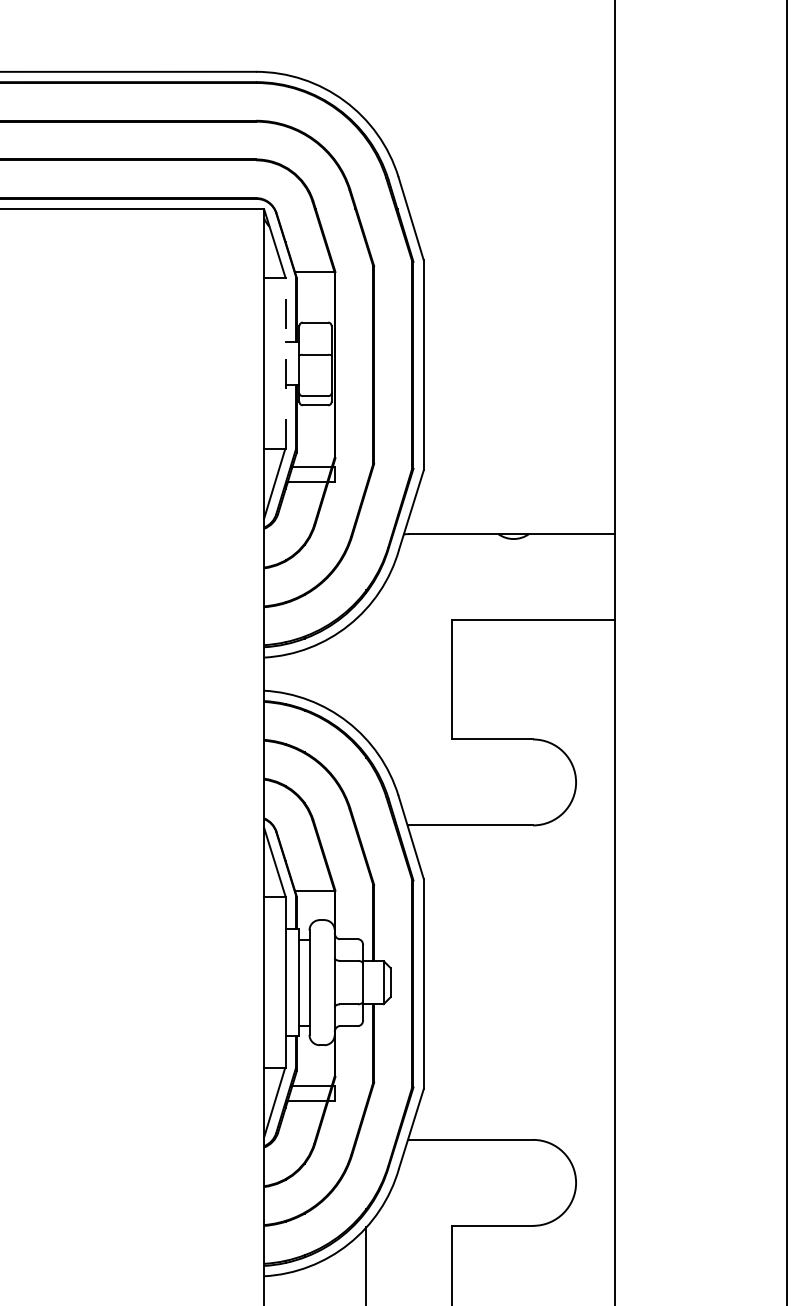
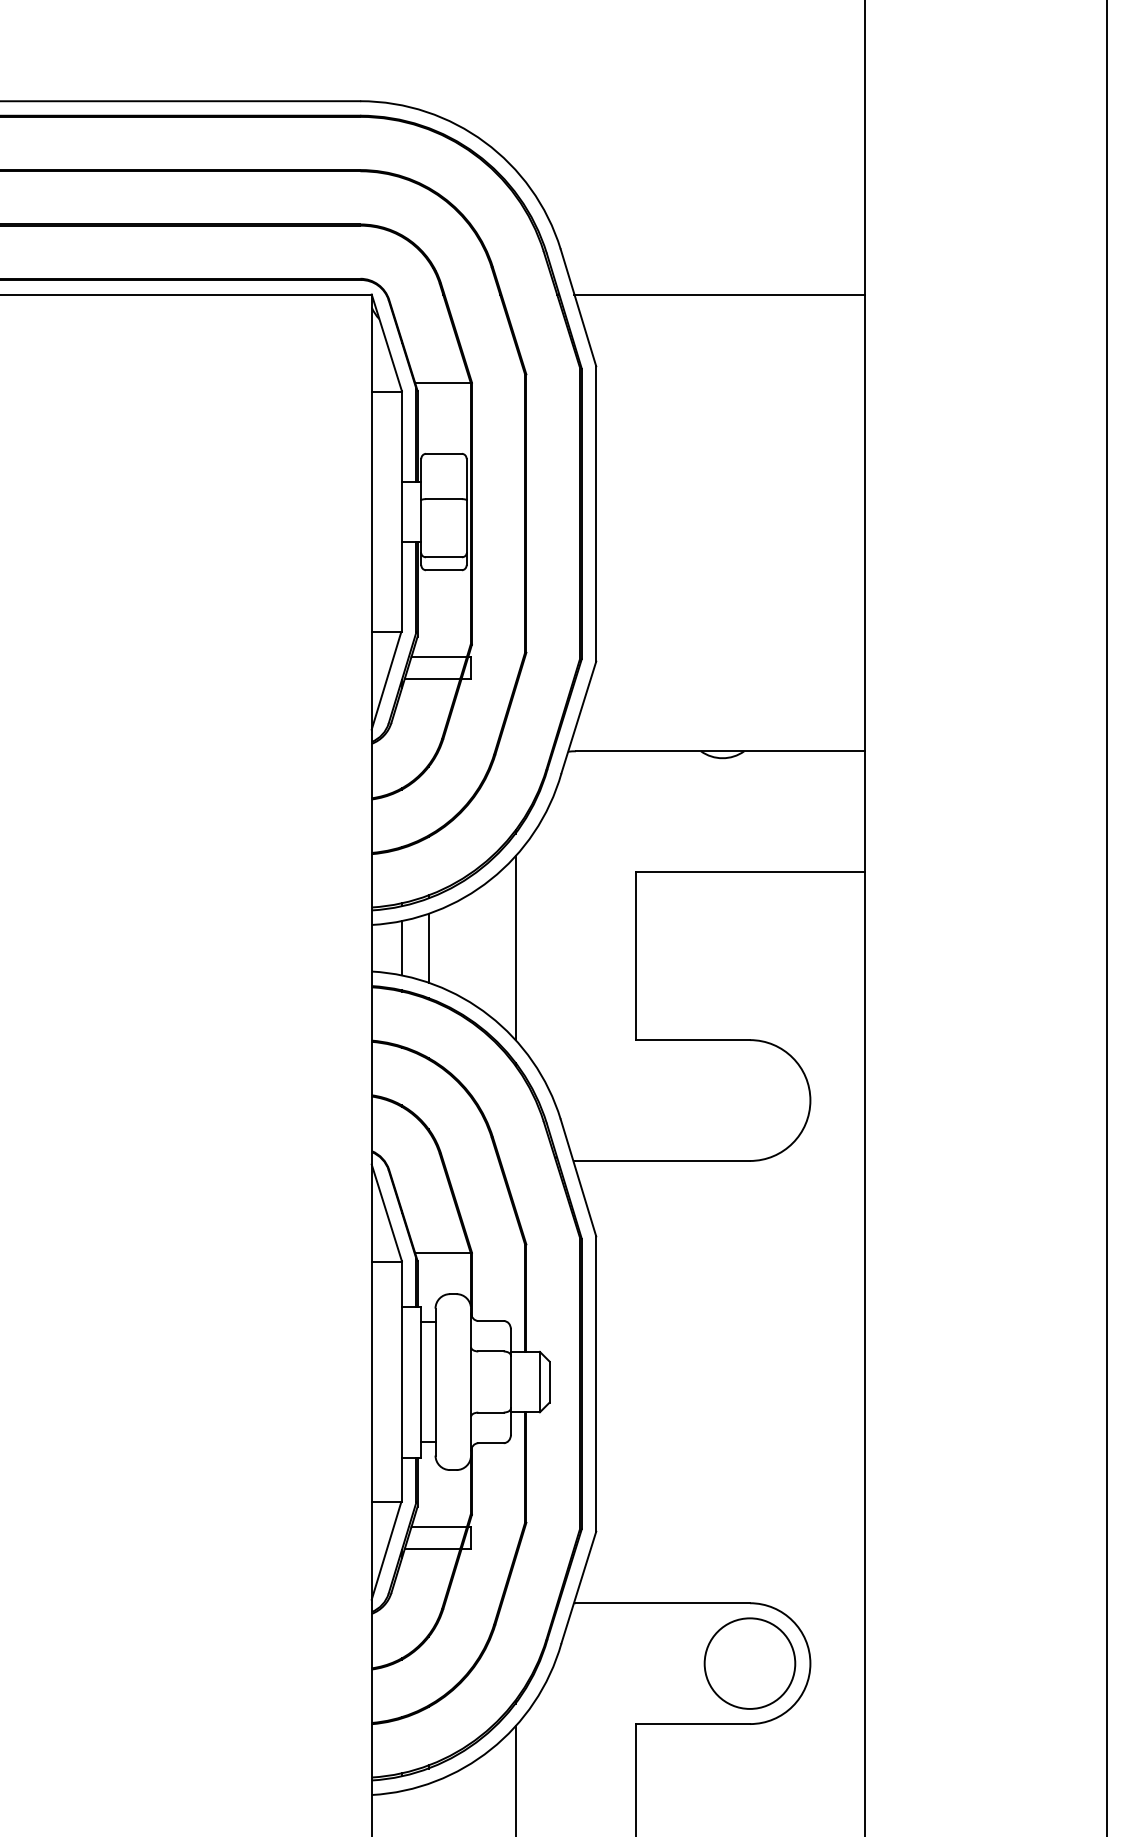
line: (511, 209) -> (719, 294), added
line: (285, 363) -> (401, 511), dashed -> solid
line: (304, 673) -> (428, 947), added
line: (285, 674) -> (401, 948), added
line: (366, 674) -> (515, 948), added
circle: (532, 1182) -> (749, 1663), added

